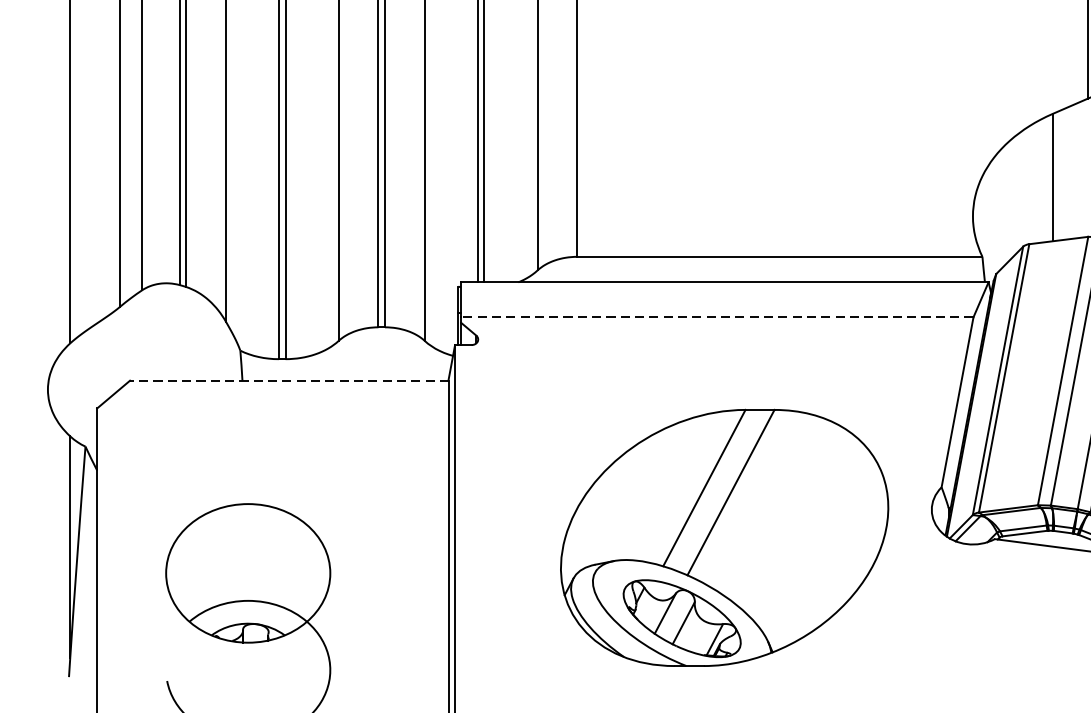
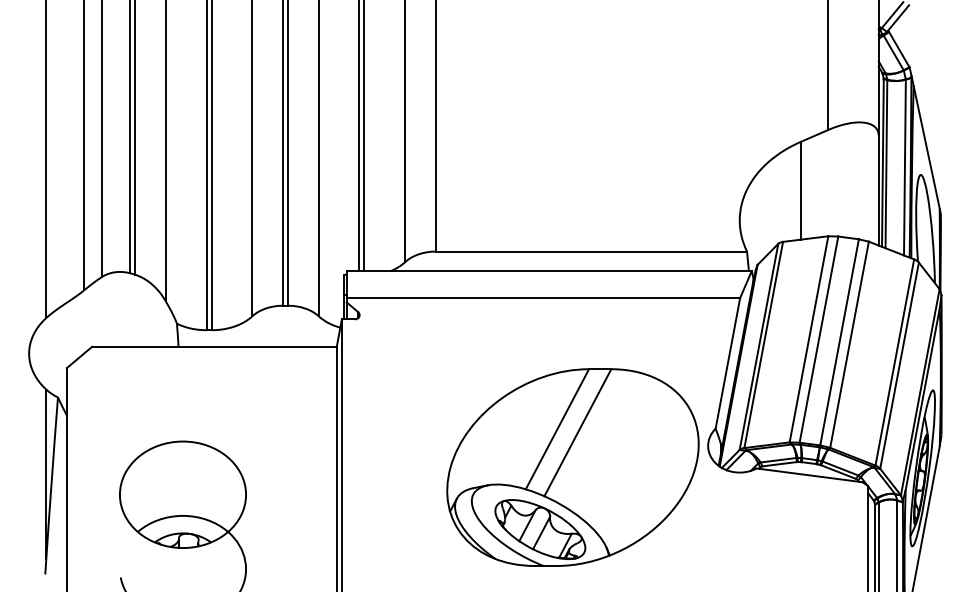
line: (717, 317) -> (543, 298), dashed -> solid
line: (289, 380) -> (214, 346), dashed -> solid
part: (724, 537) -> (572, 467), moved

